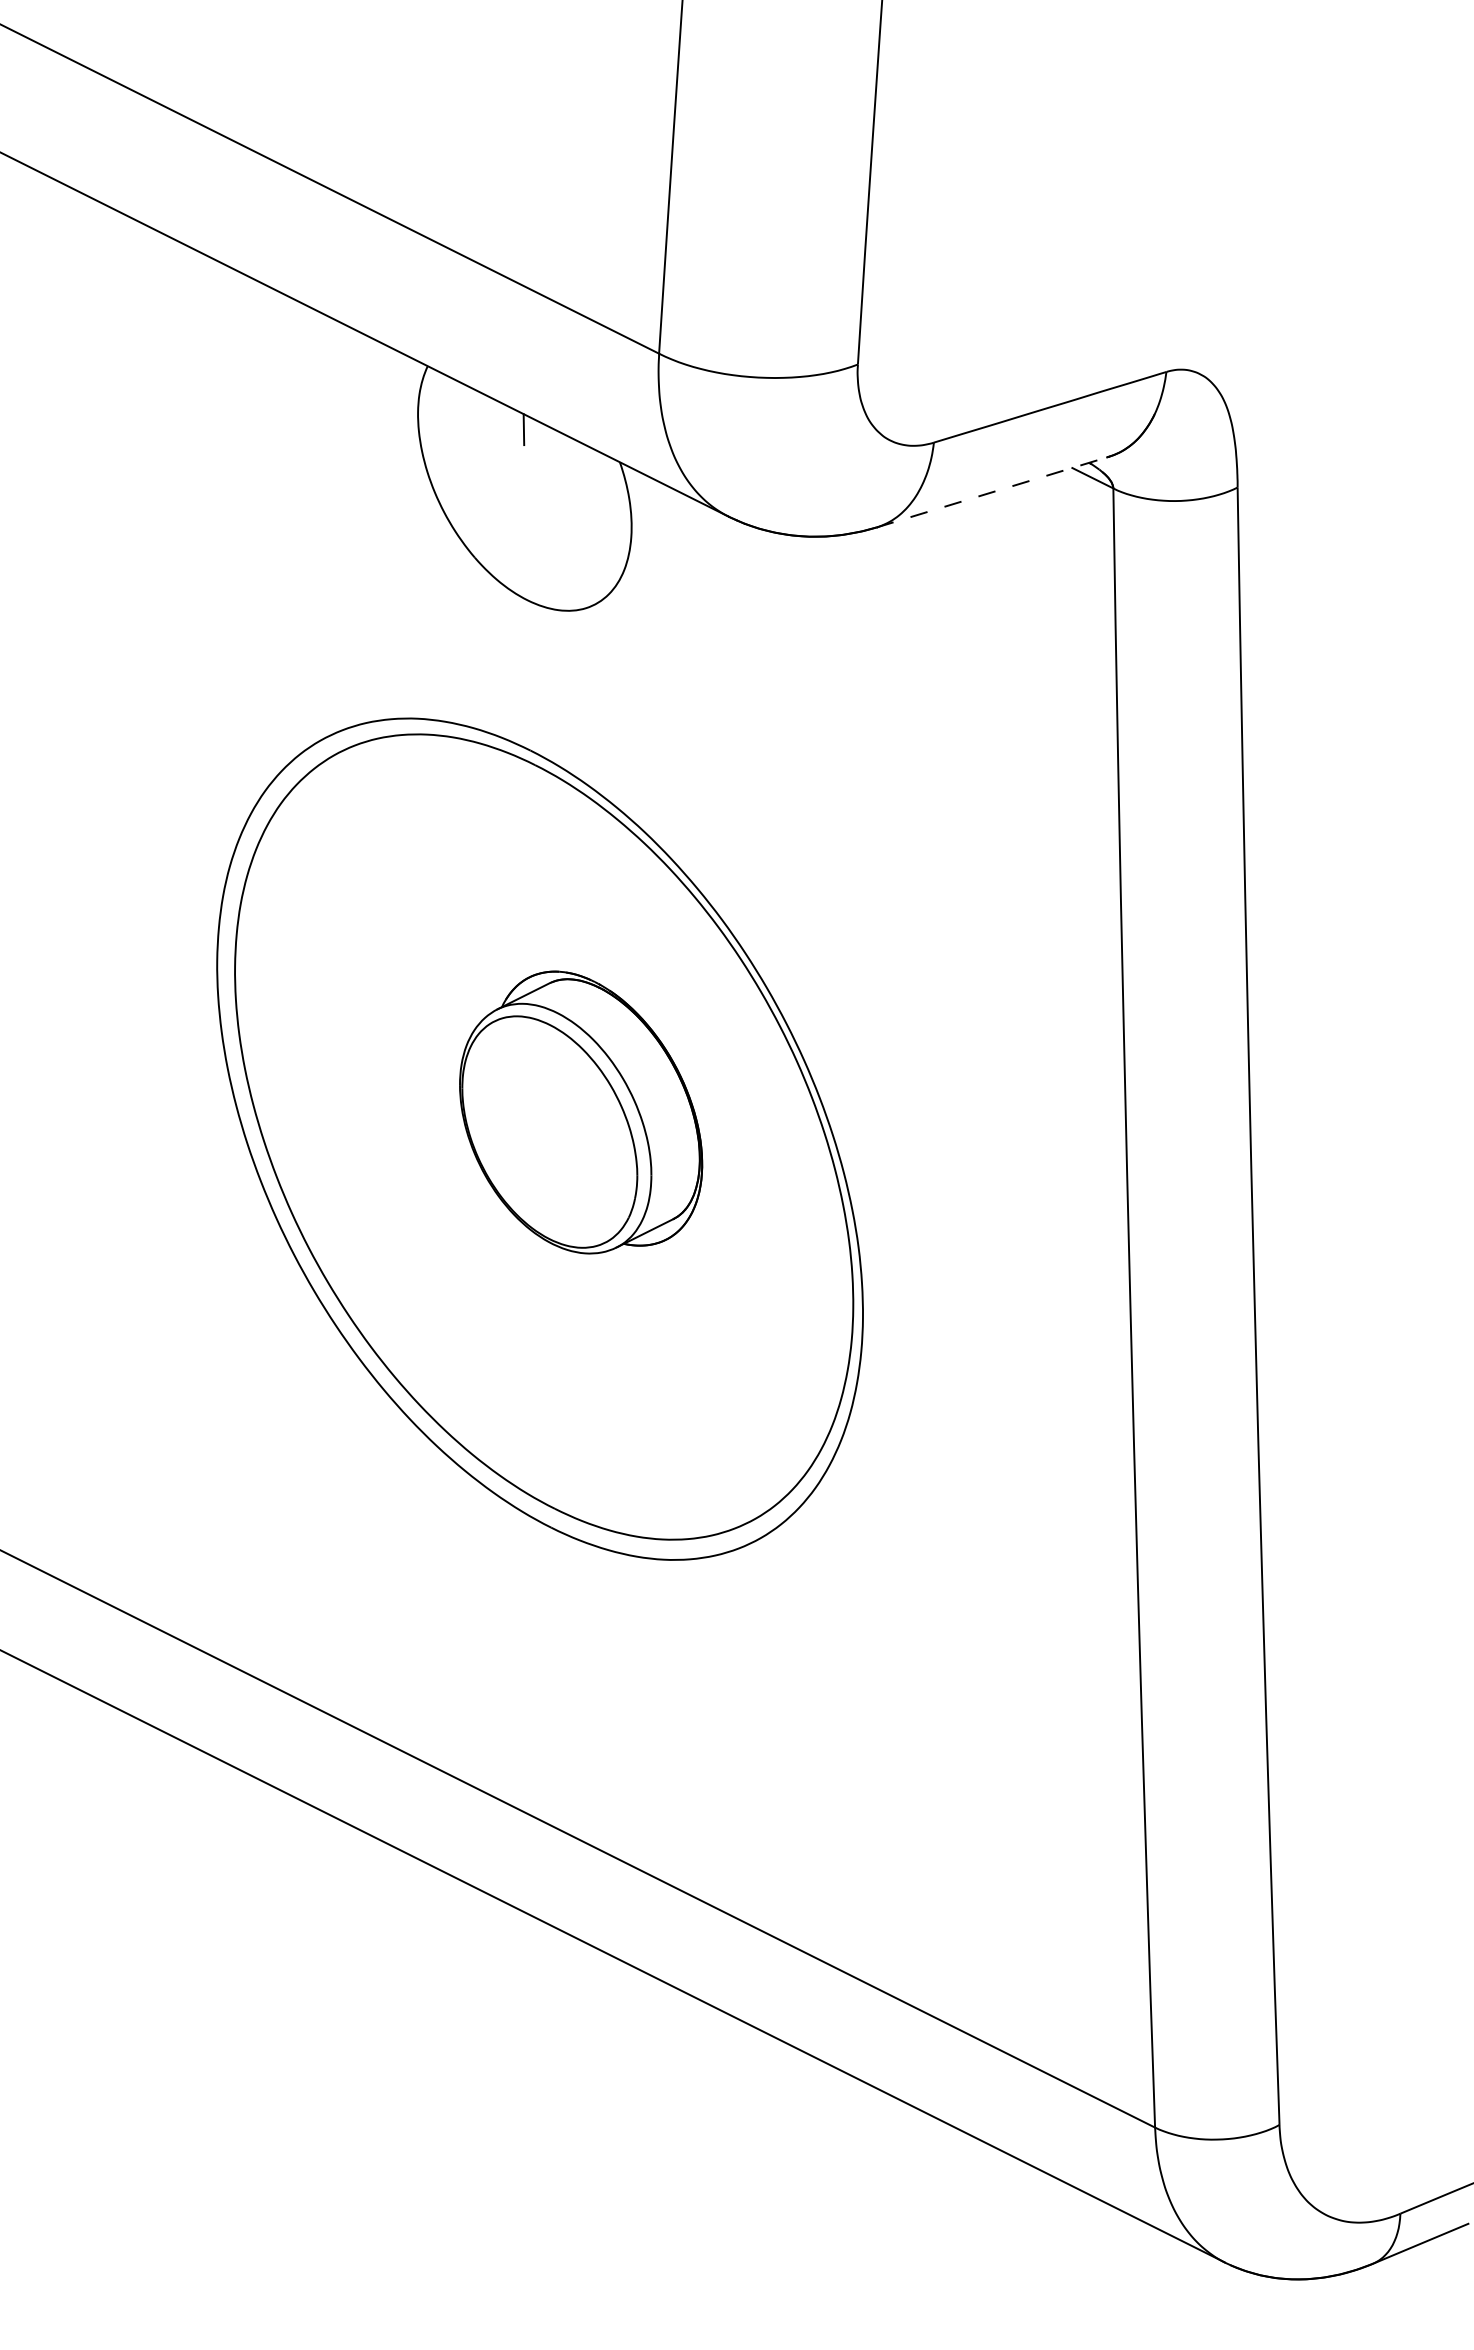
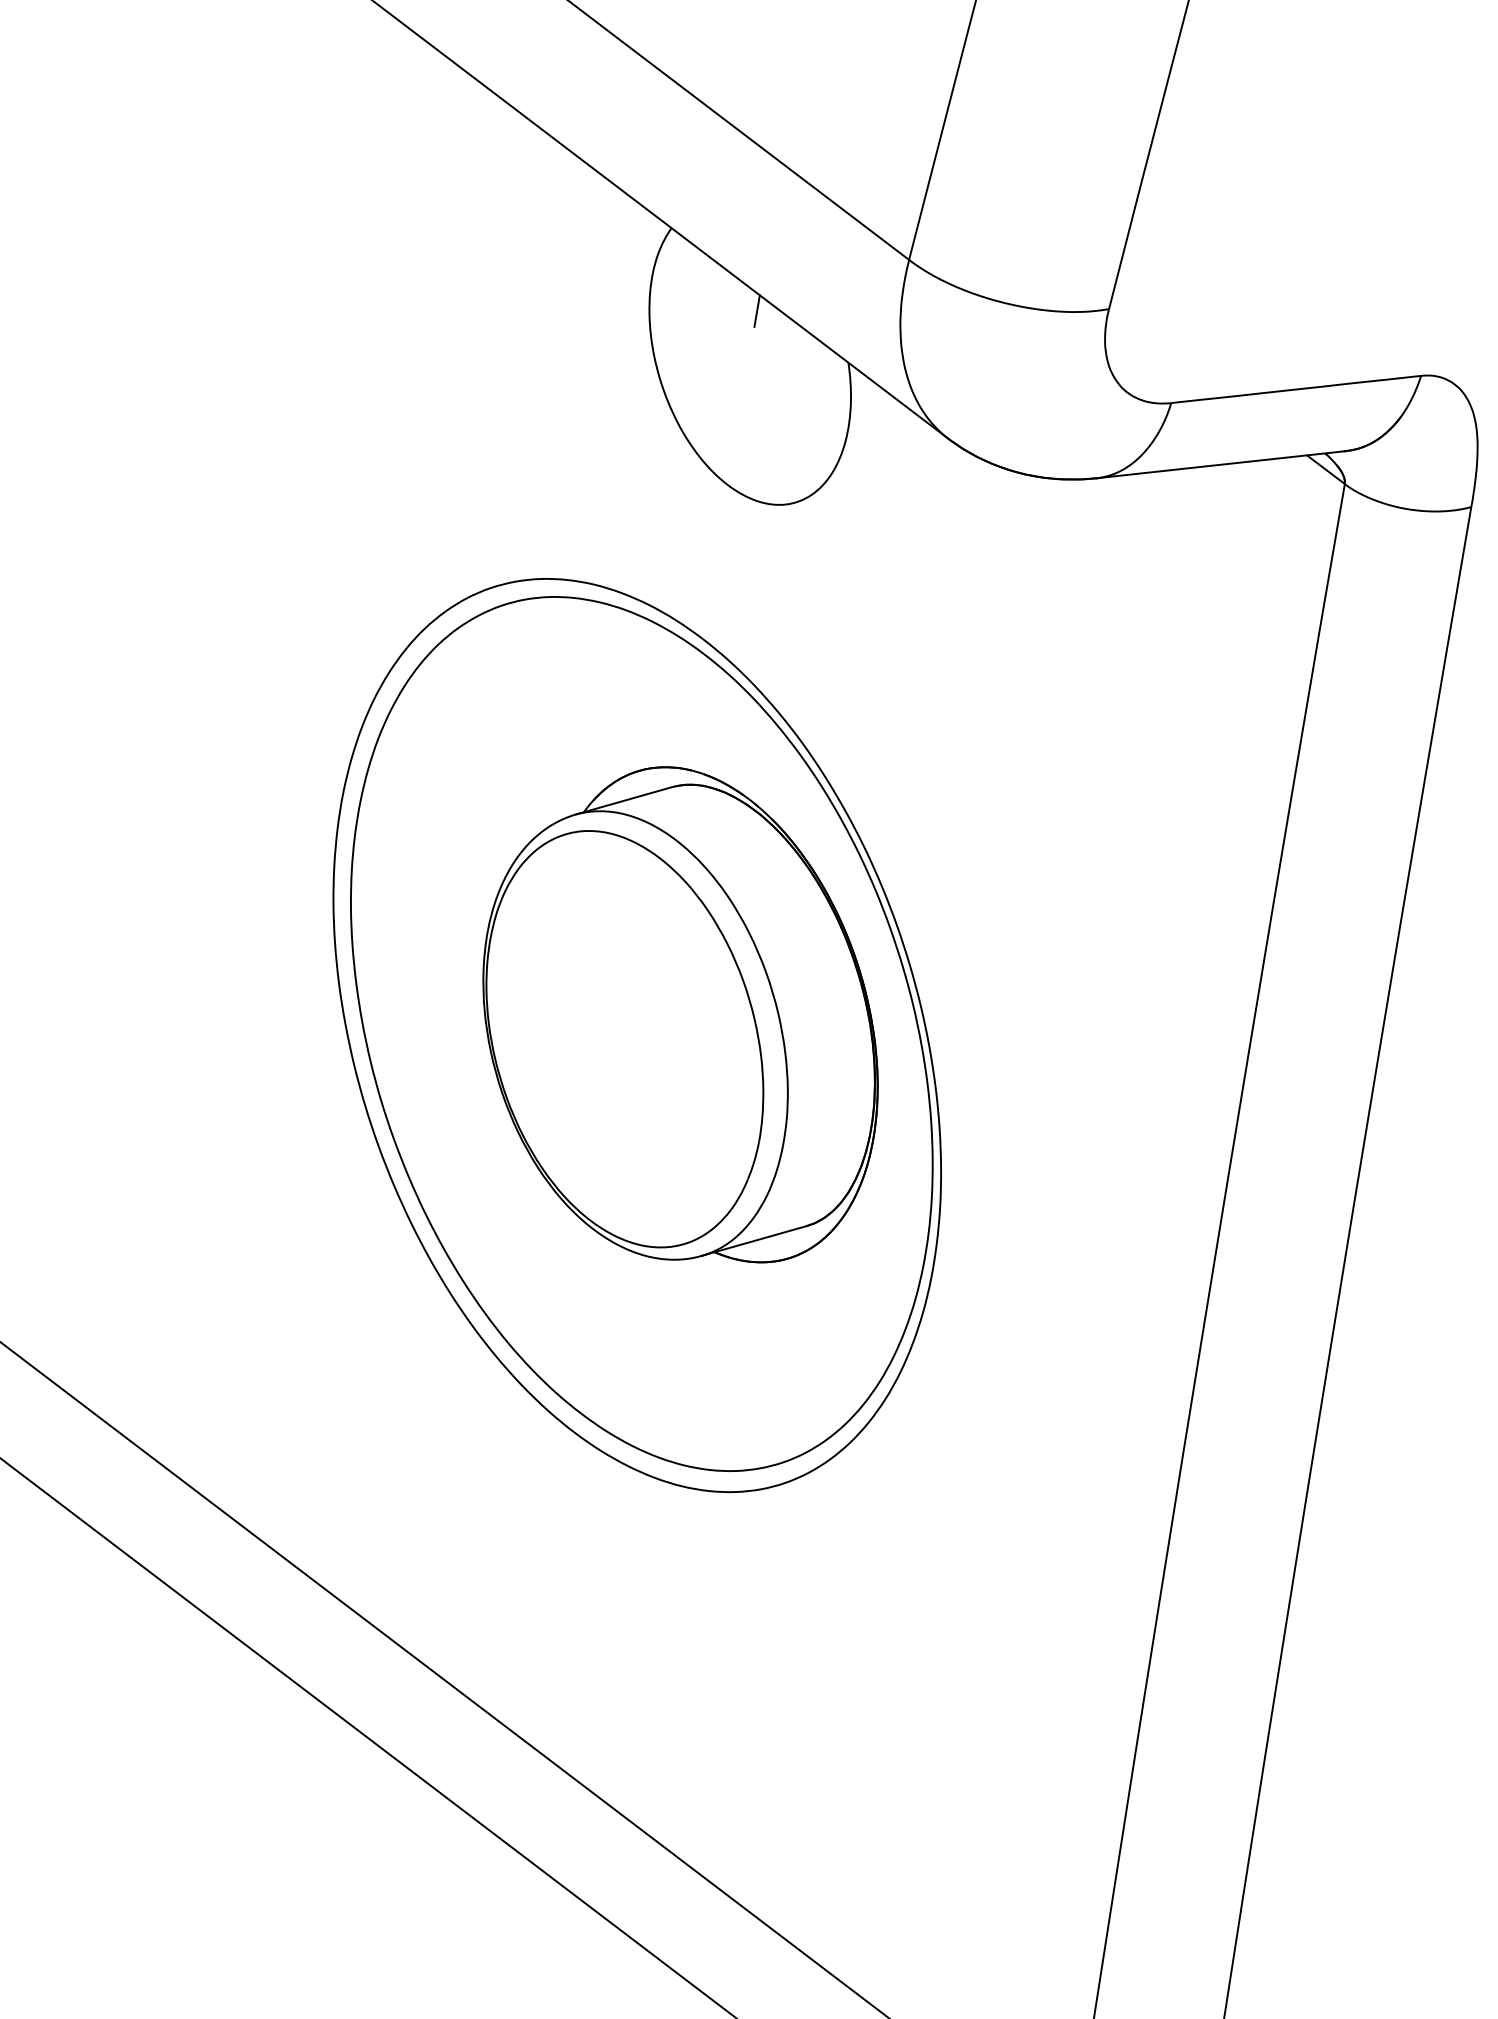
line: (991, 492) -> (1220, 464), dashed -> solid
part: (580, 1112) -> (683, 1015), size x1.67

